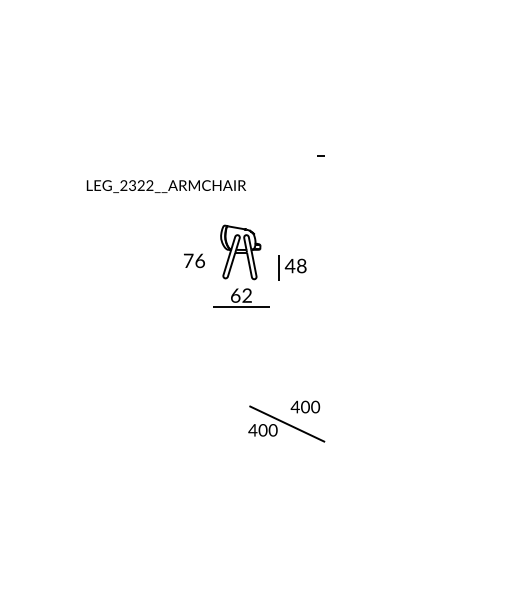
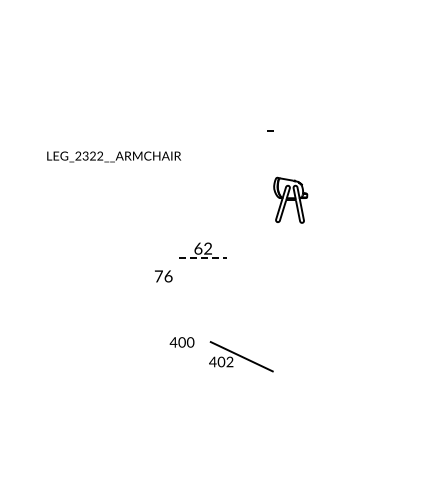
text: (166, 186) -> (114, 156), moved
part: (240, 251) -> (290, 199), moved
text: (194, 260) -> (163, 276), moved
part: (292, 266) -> (246, 224), removed
line: (241, 307) -> (203, 258), solid -> dashed
text: (304, 407) -> (181, 342), moved
text: (272, 430) -> (229, 362), 400 -> 402

